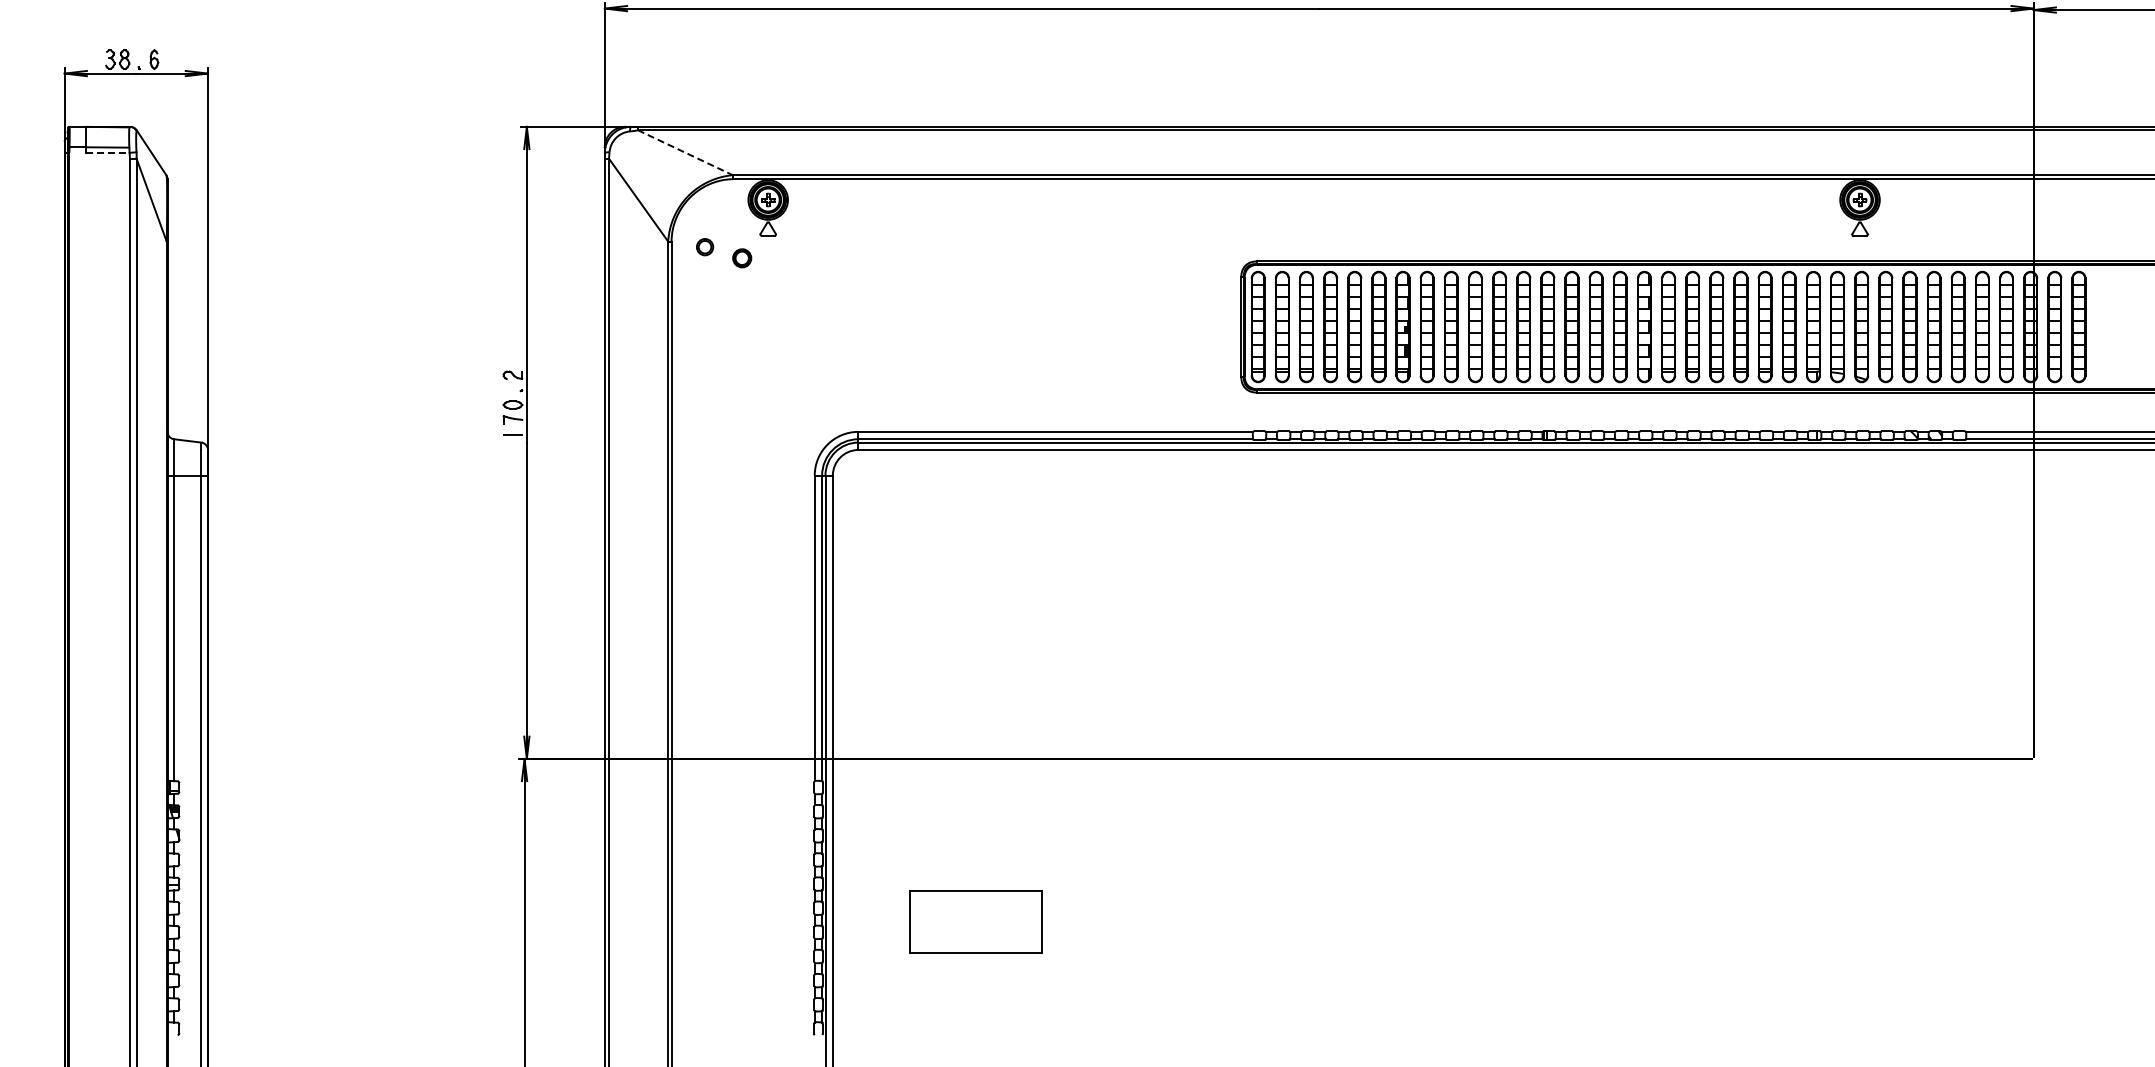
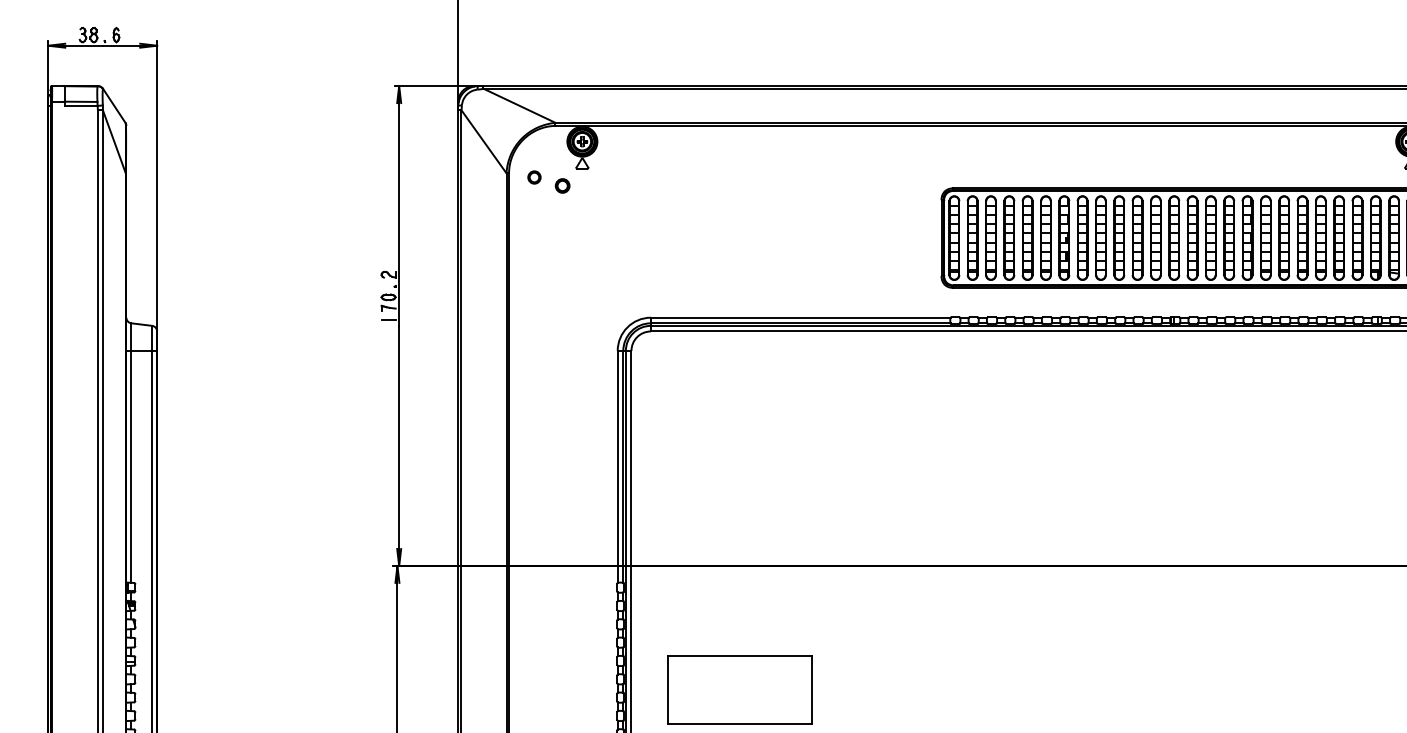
line: (107, 152) -> (80, 105), dashed -> solid
line: (685, 152) -> (519, 105), dashed -> solid
part: (975, 921) -> (739, 689), size x1.43

